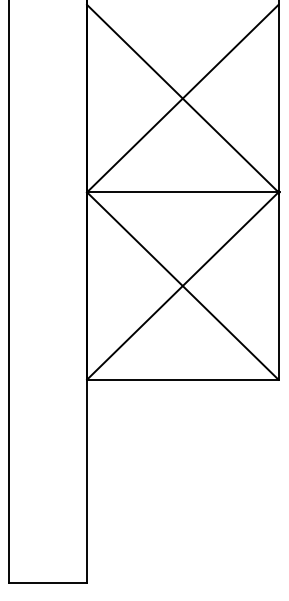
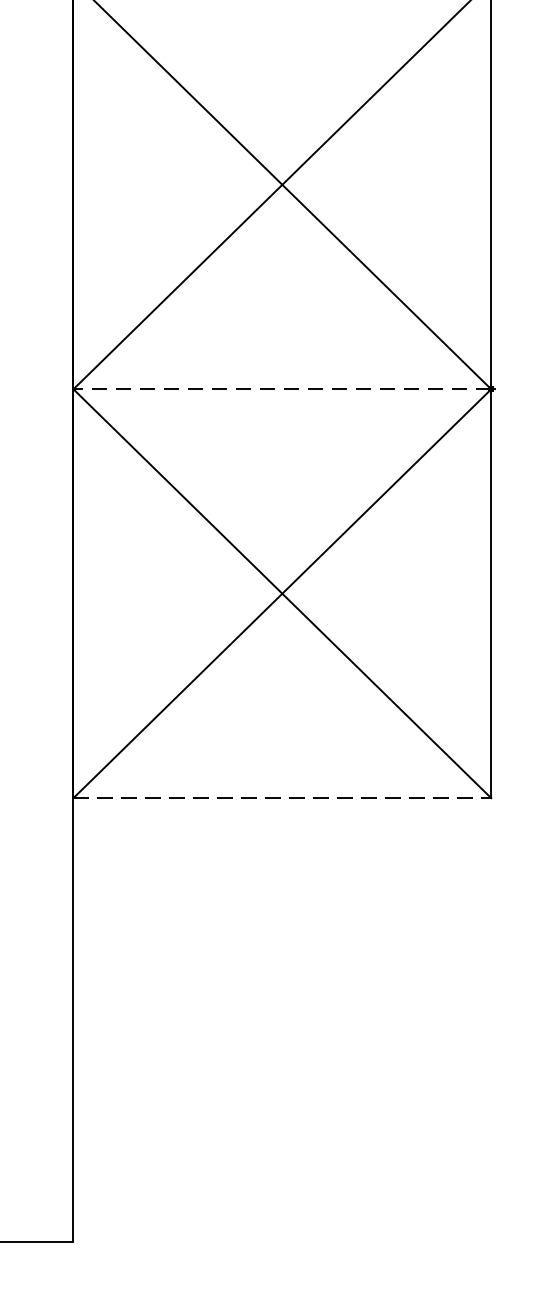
line: (182, 192) -> (281, 389), solid -> dashed
line: (182, 379) -> (281, 797), solid -> dashed

